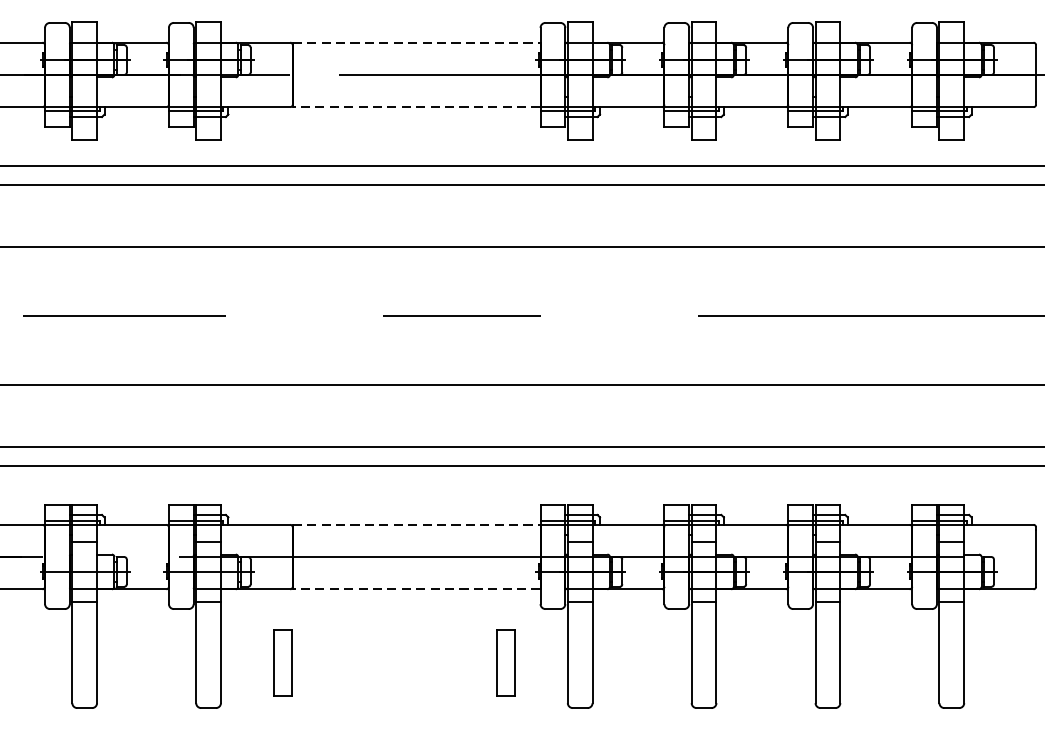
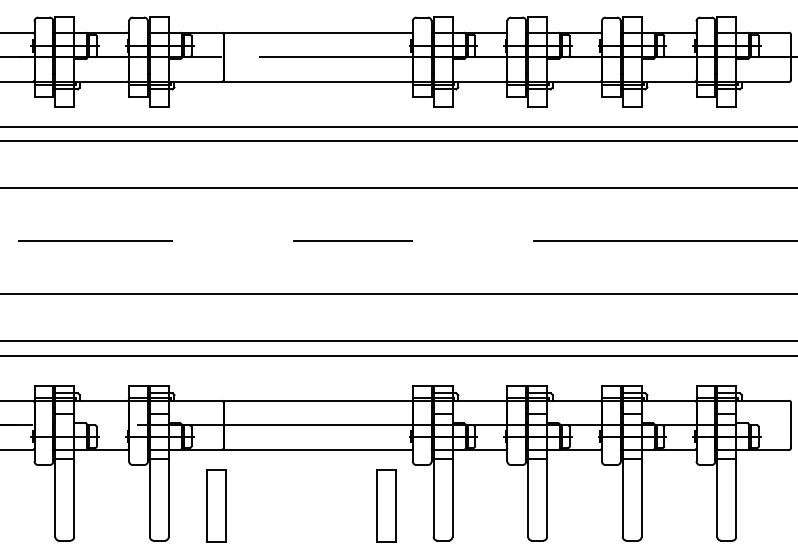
line: (417, 42) -> (318, 32), dashed -> solid
line: (417, 106) -> (318, 81), dashed -> solid
line: (417, 524) -> (318, 400), dashed -> solid
line: (417, 588) -> (318, 449), dashed -> solid
part: (283, 662) -> (216, 505), size x1.43
part: (506, 662) -> (386, 505), size x1.43

